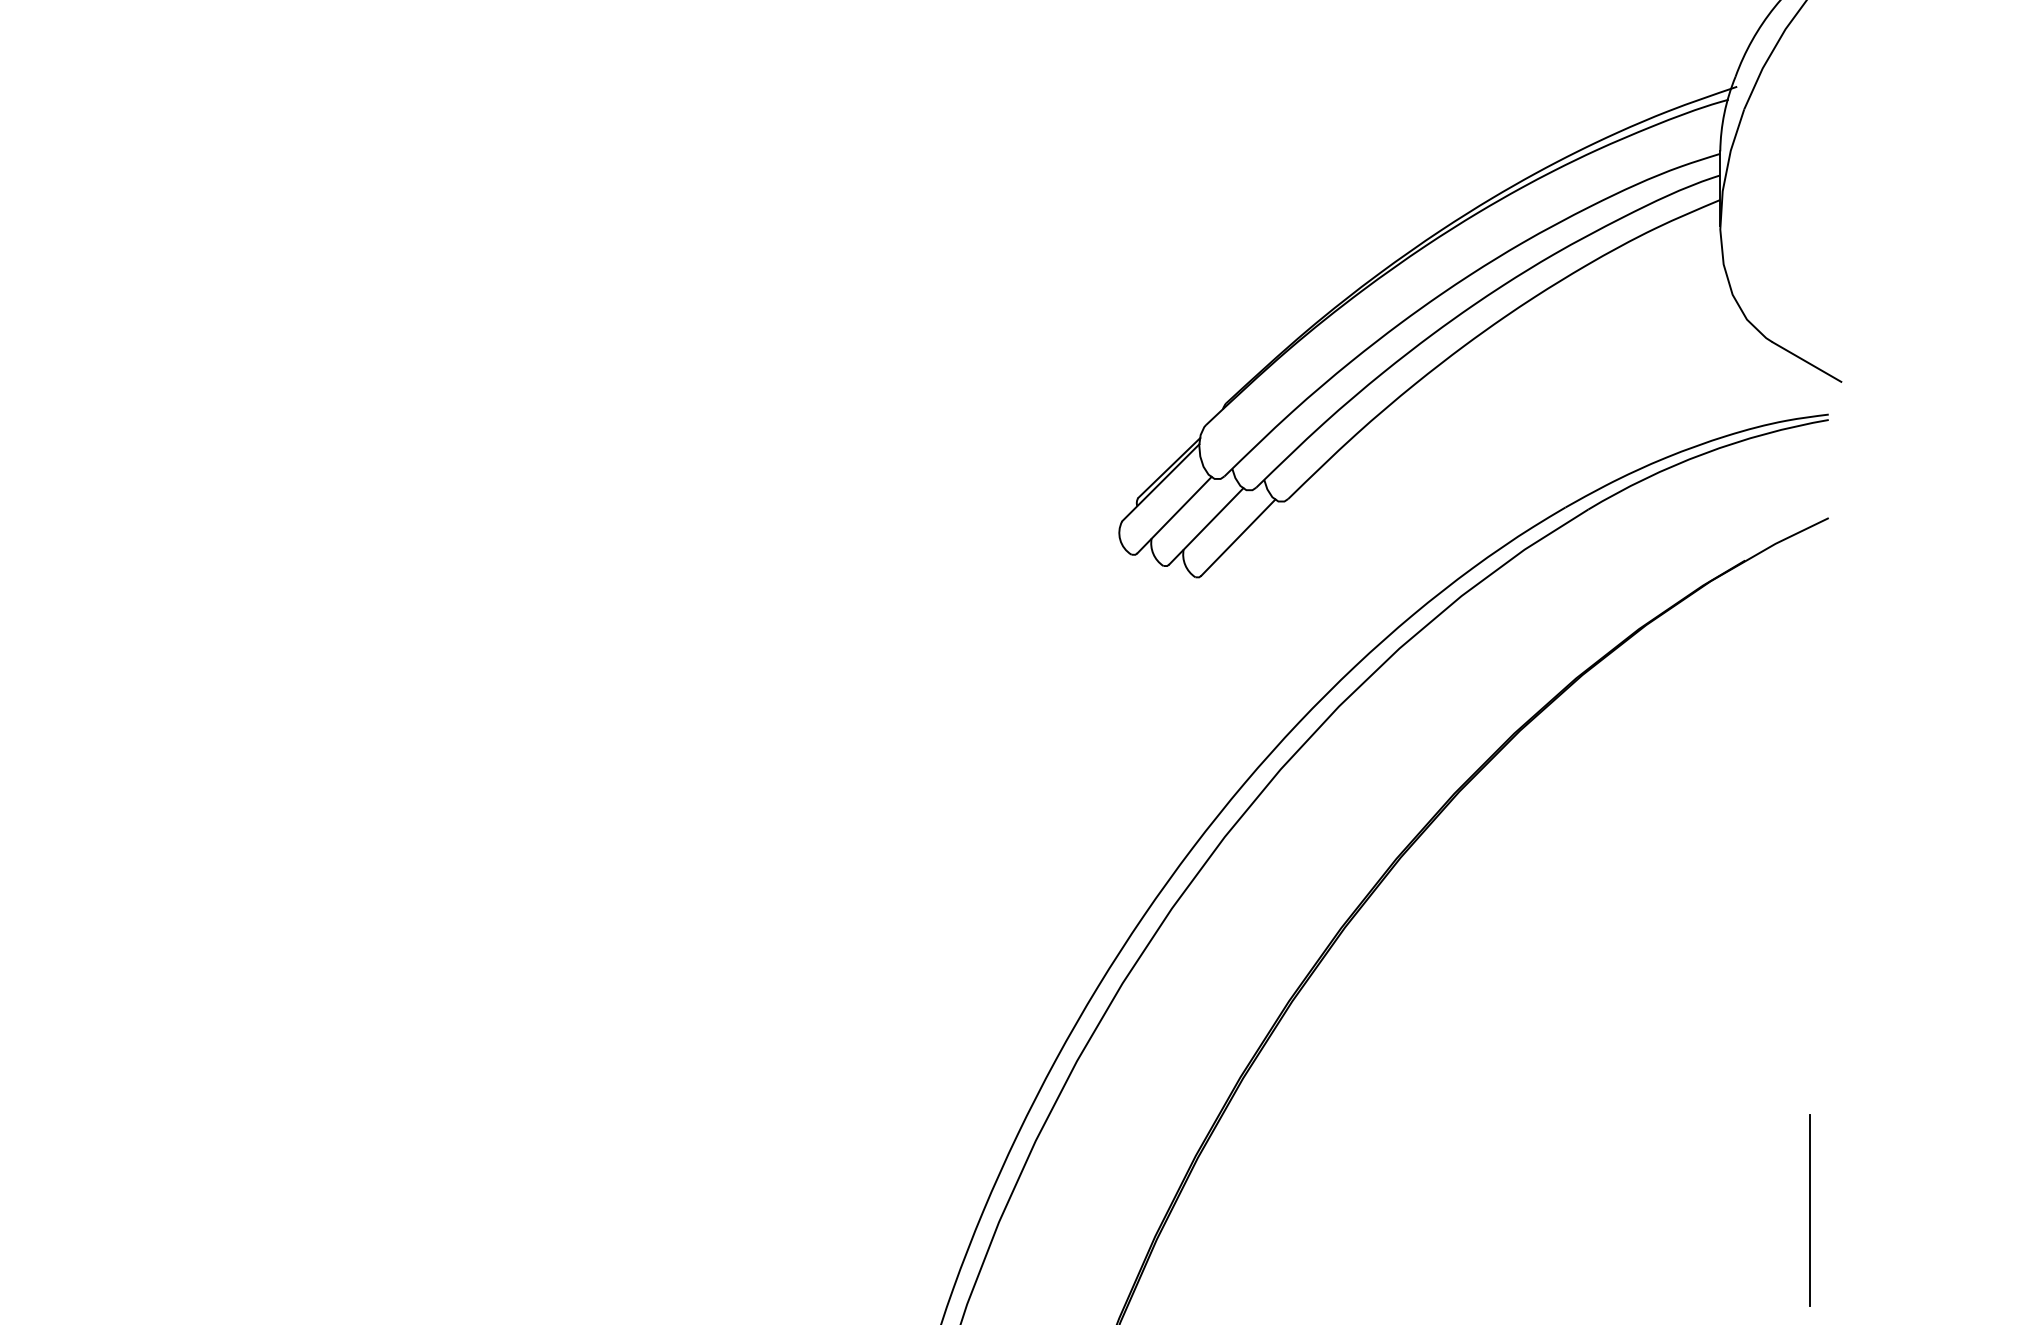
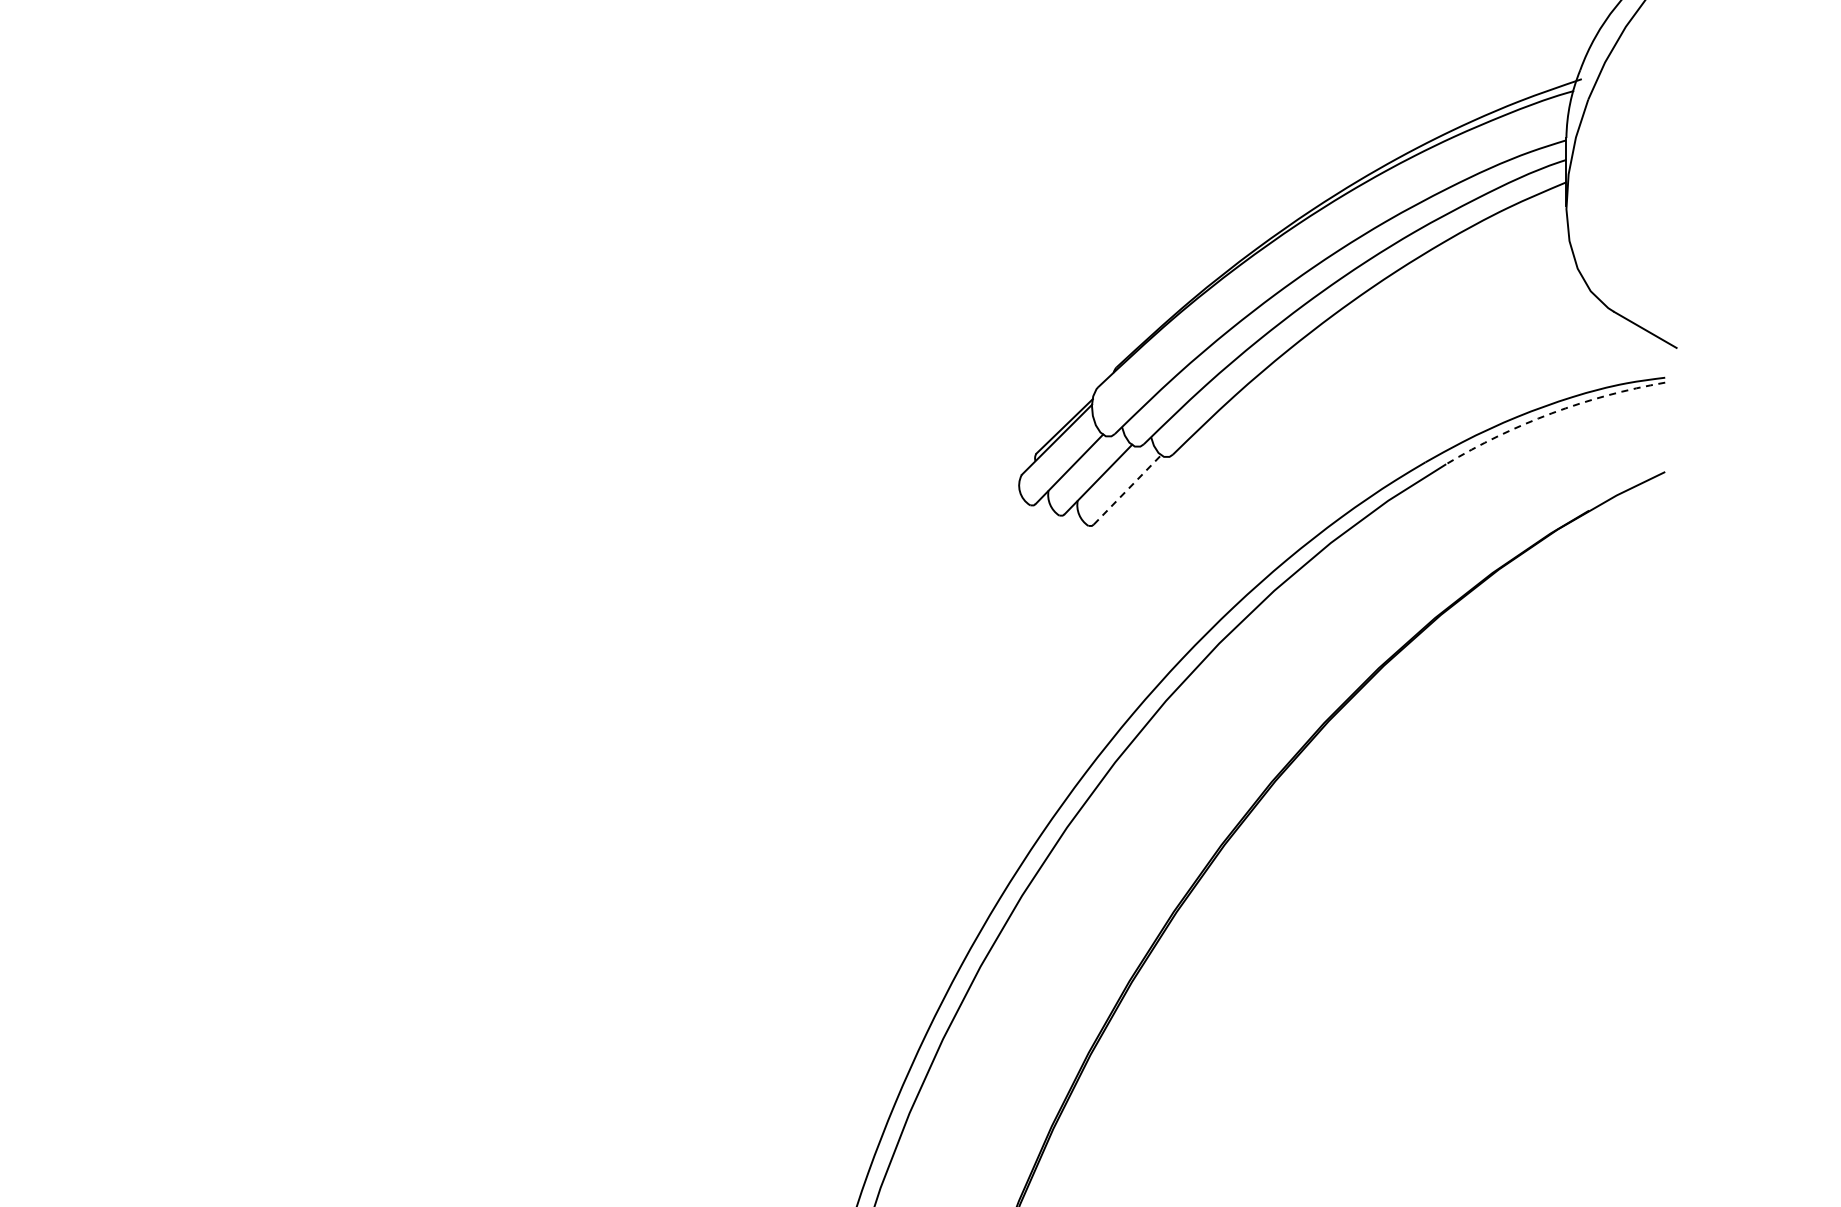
arc: (1703, 453) -> (1551, 413), solid -> dashed
line: (1238, 537) -> (1127, 489), solid -> dashed
line: (1809, 1210) -> (1647, 1102), removed

